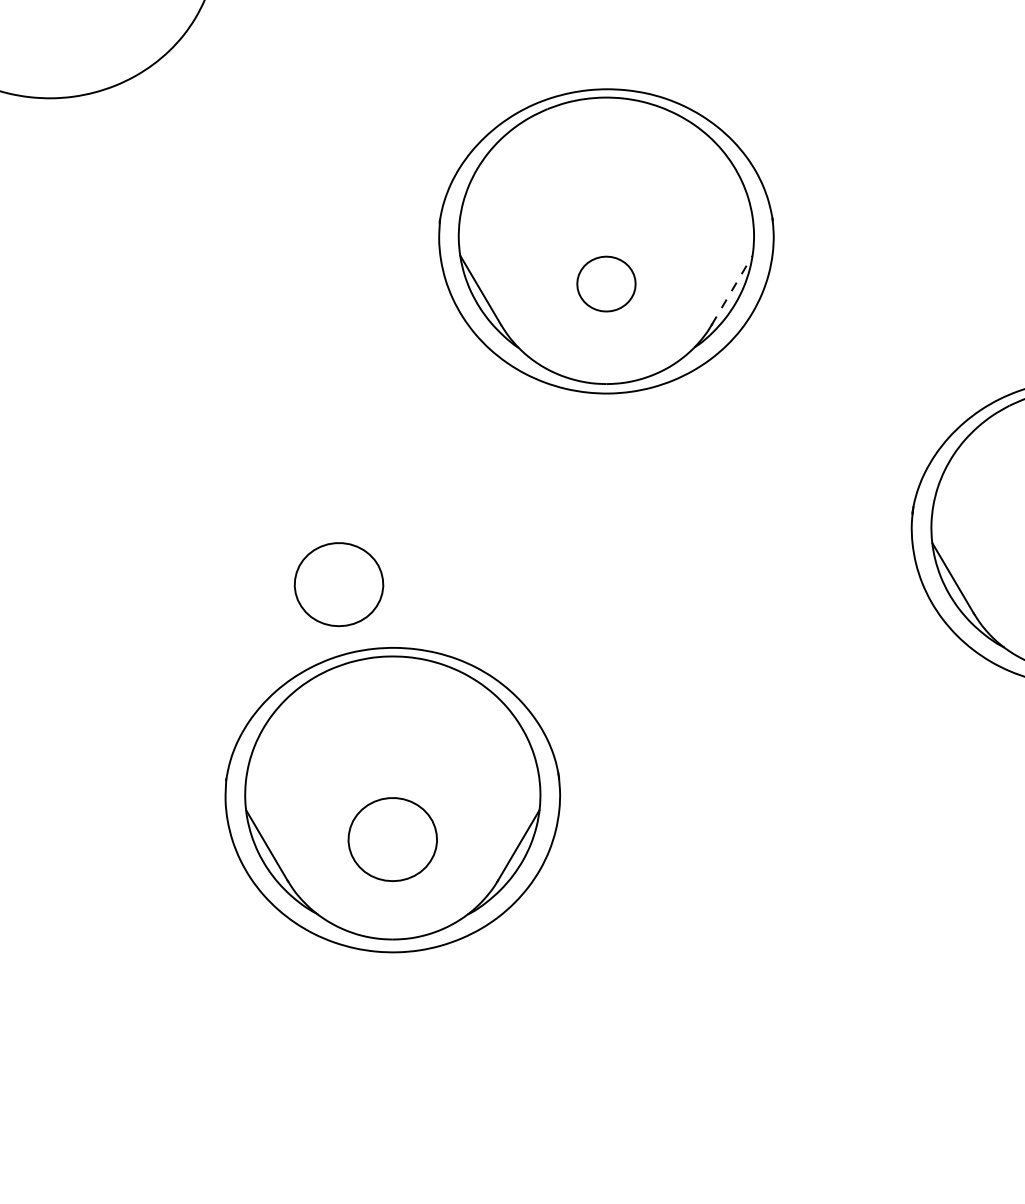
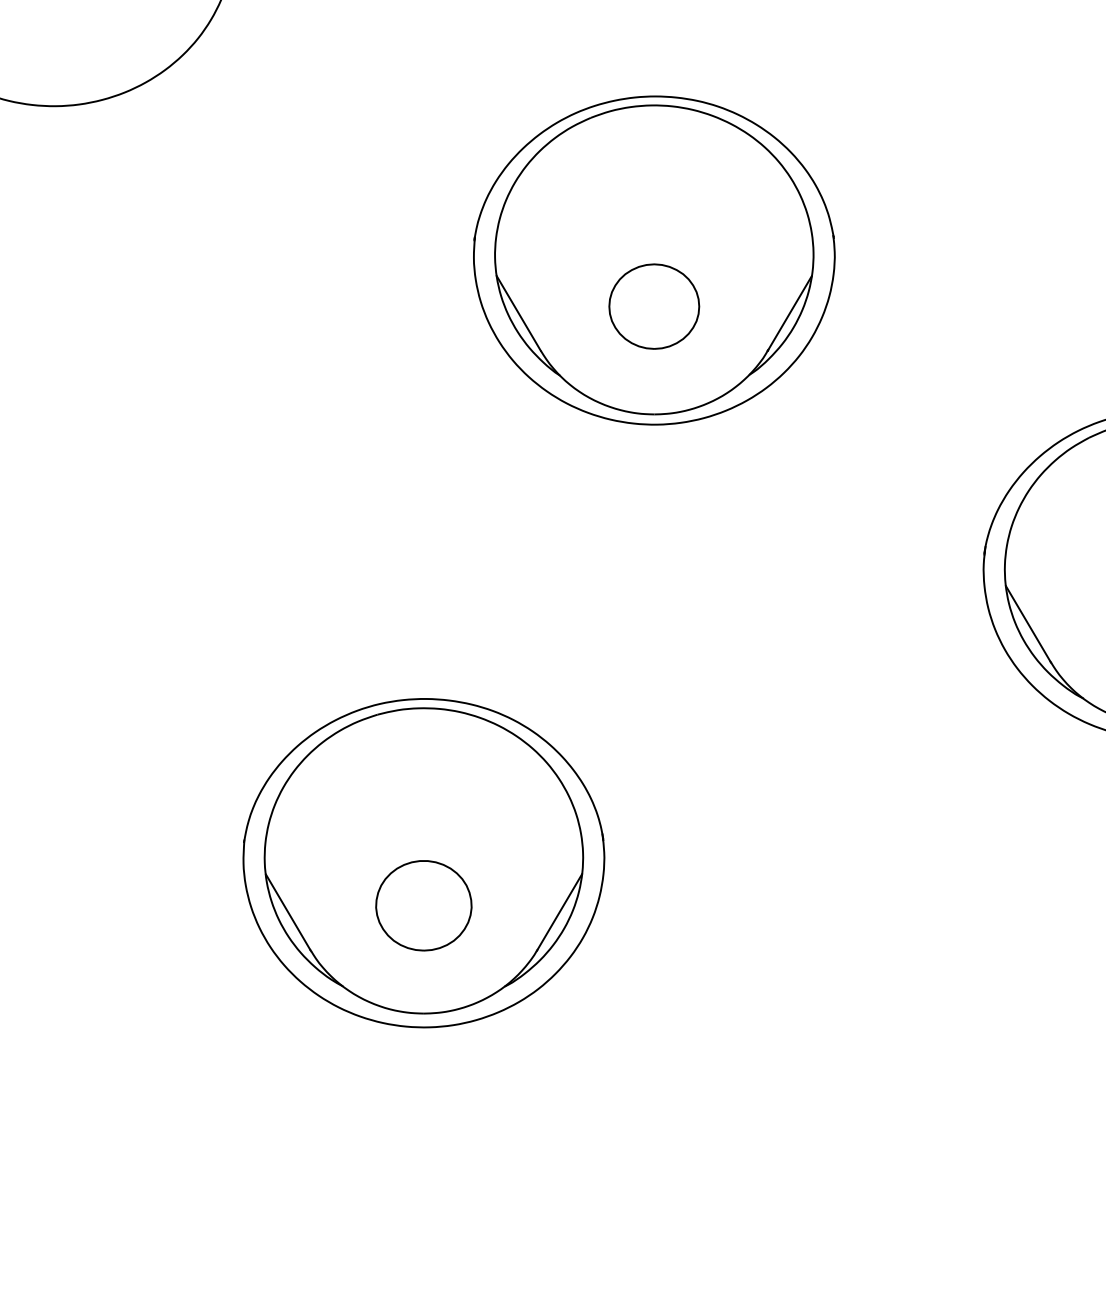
part: (606, 284) -> (654, 306), size x1.43
line: (732, 290) -> (790, 313), dashed -> solid
part: (338, 584) -> (365, 630), removed

